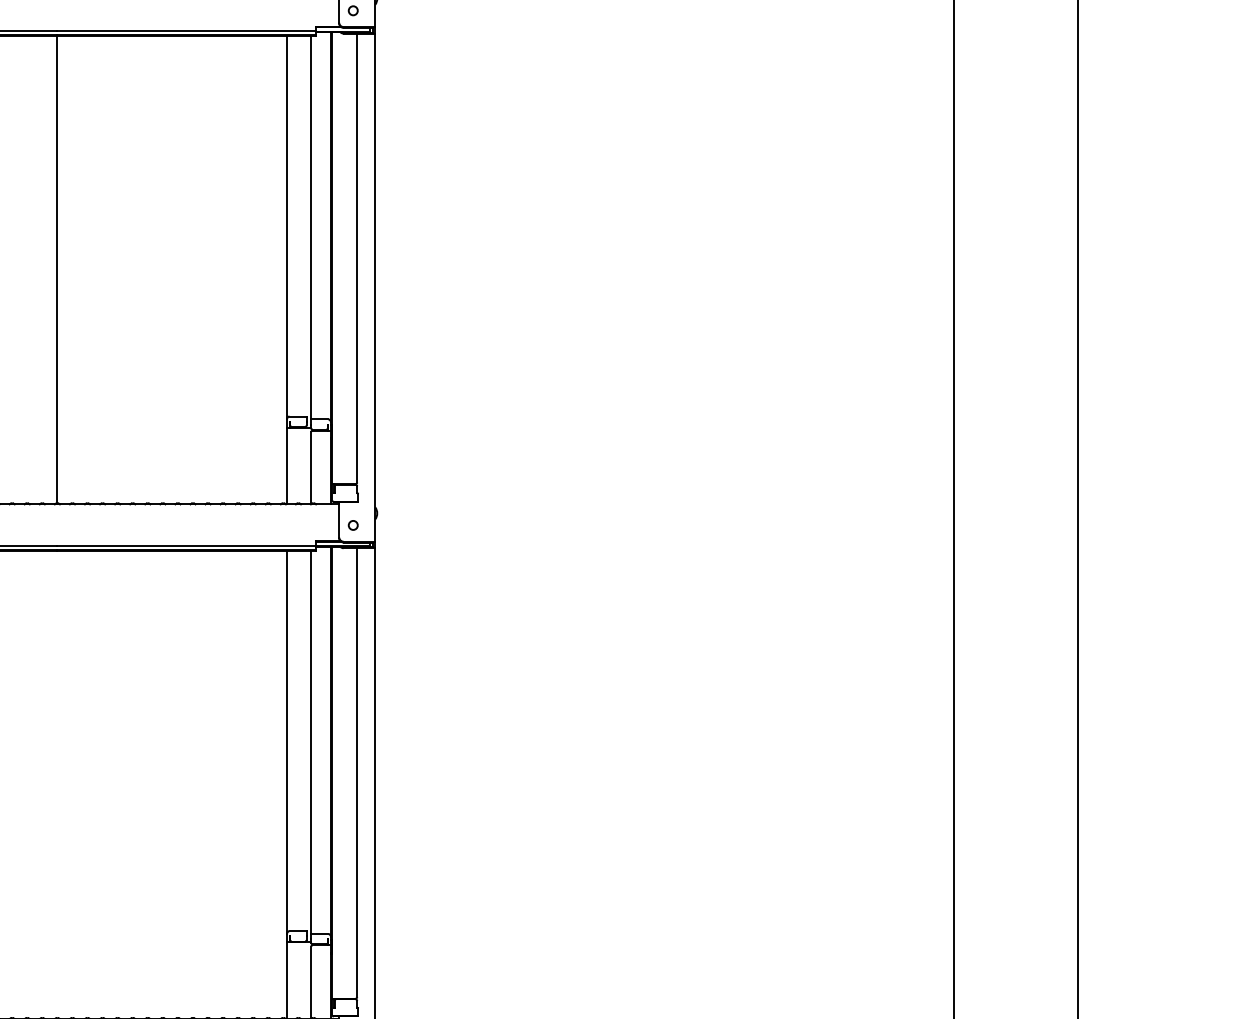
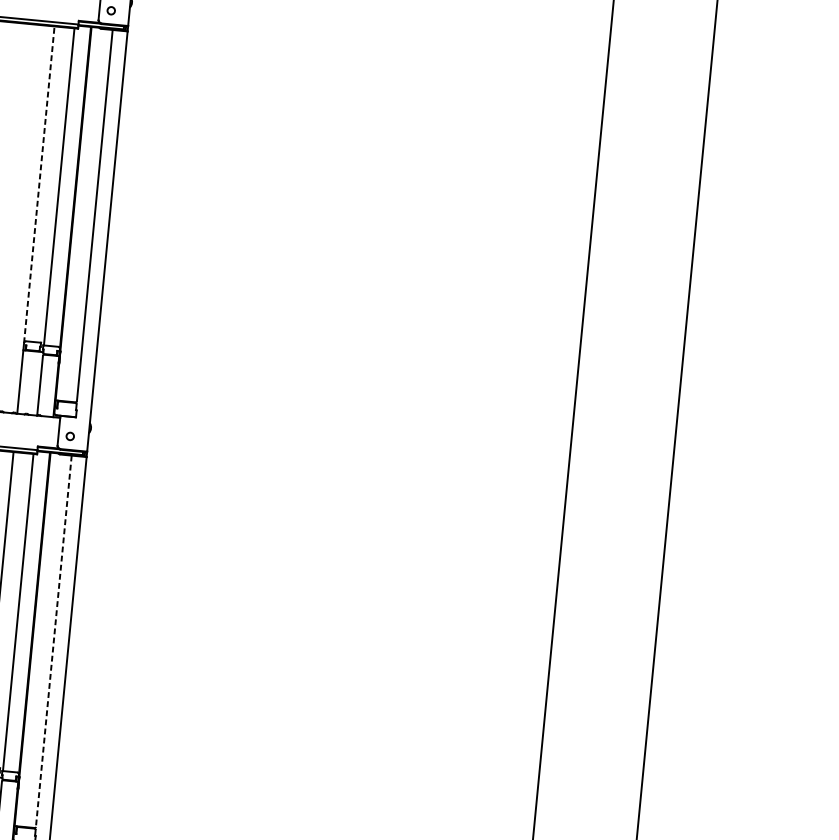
line: (287, 227) -> (39, 184), solid -> dashed
line: (357, 773) -> (54, 641), solid -> dashed

